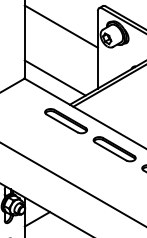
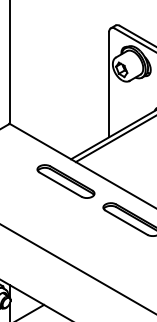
line: (60, 26) -> (58, 53), removed
line: (54, 77) -> (50, 122), removed

